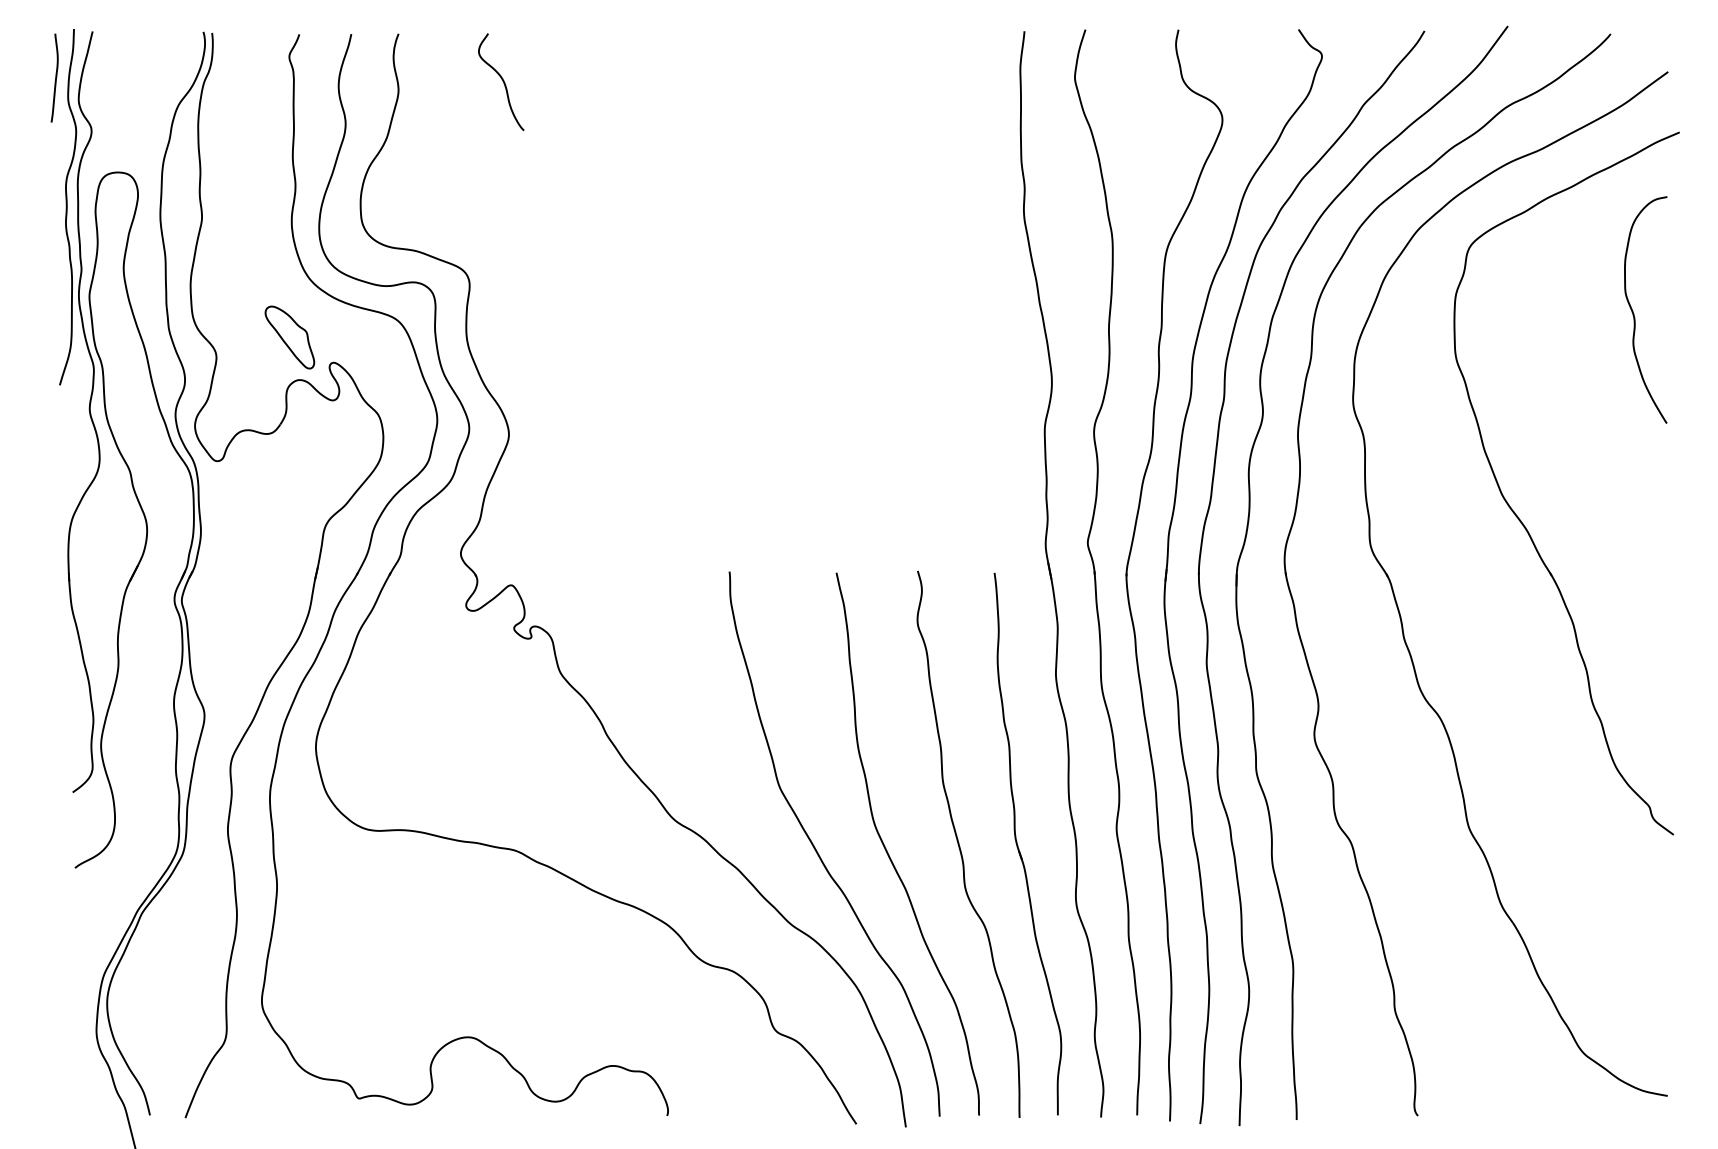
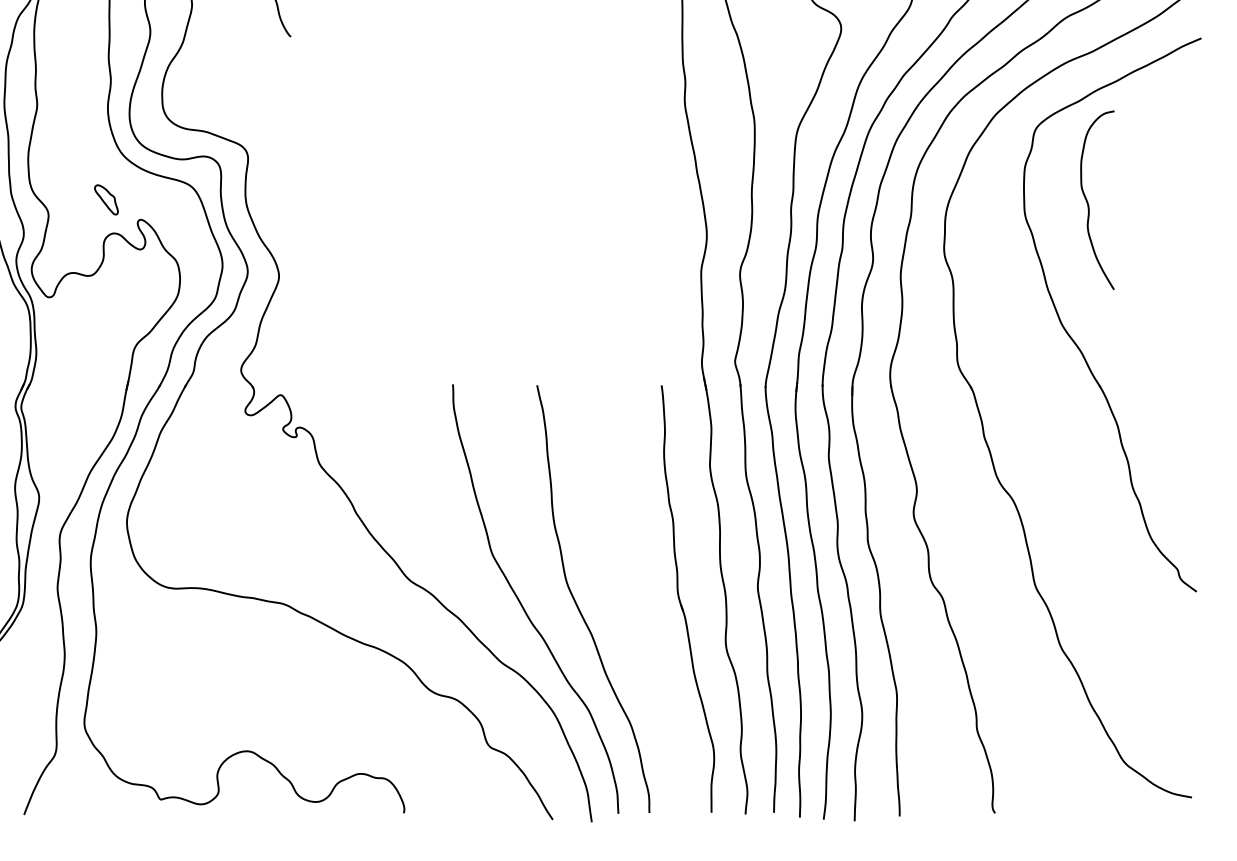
curve: (1634, 313) -> (1088, 203), moved
part: (289, 337) -> (106, 199), size x0.6
curve: (960, 846) -> (634, 600), removed

